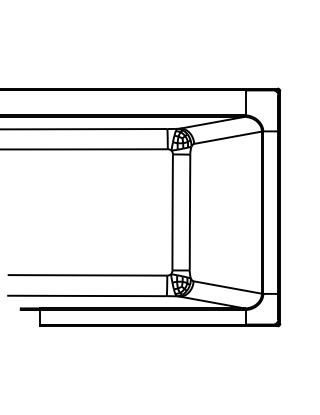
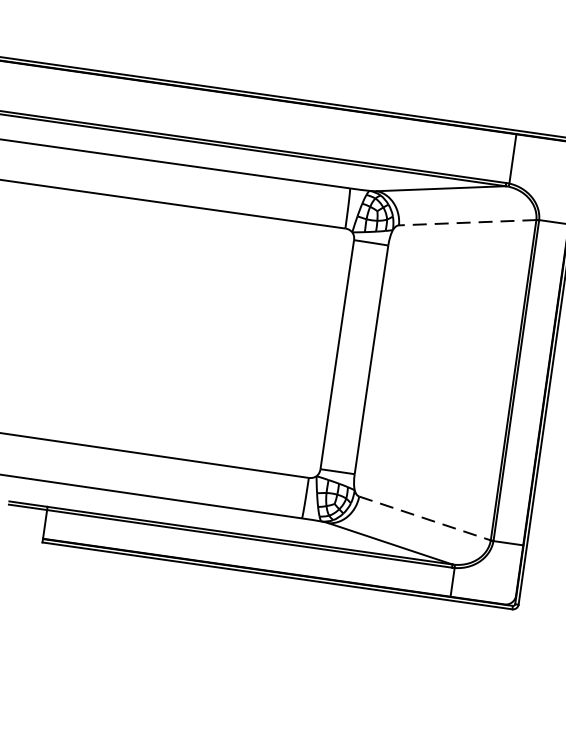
line: (227, 137) -> (466, 222), solid -> dashed
line: (227, 287) -> (424, 518), solid -> dashed

